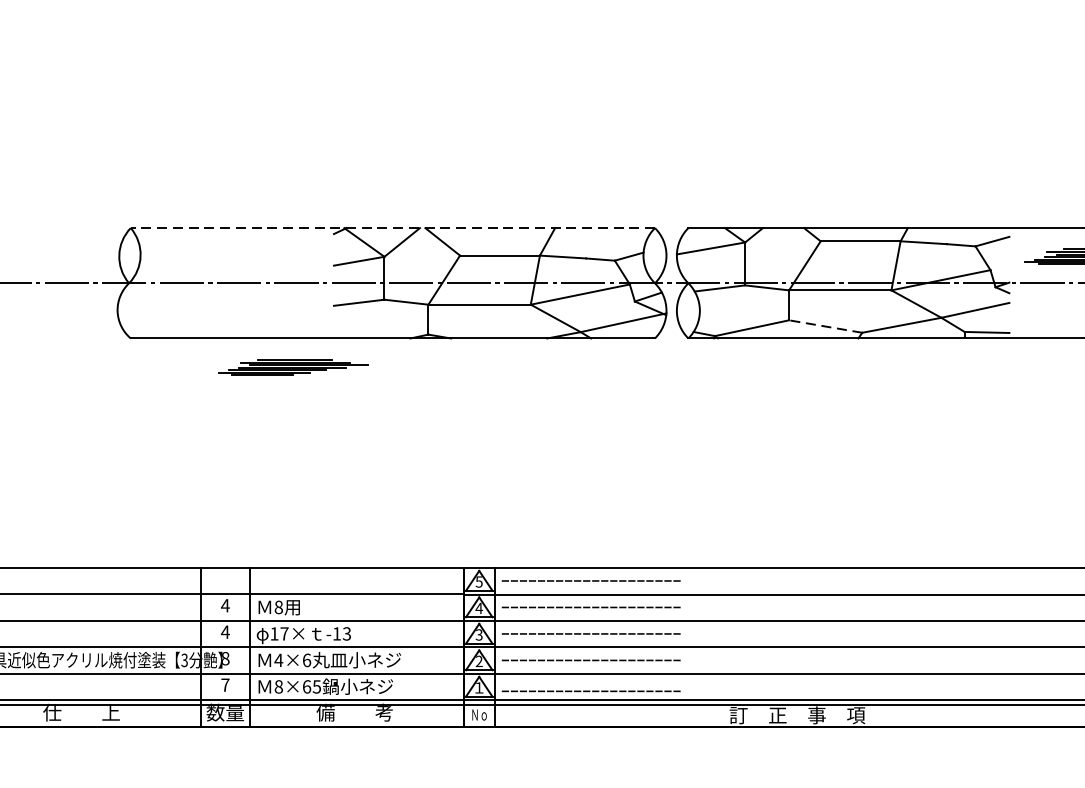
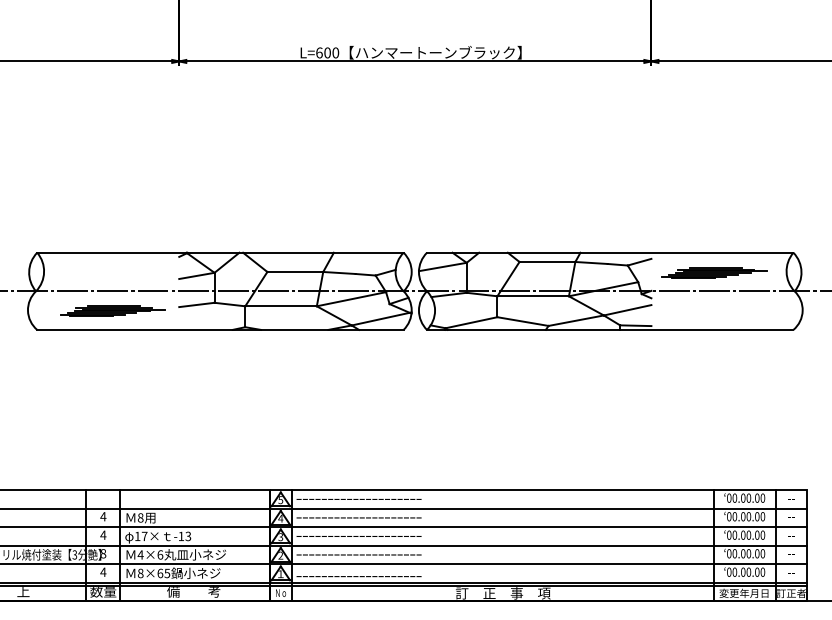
line: (391, 227) -> (219, 252), dashed -> solid
line: (826, 326) -> (523, 321), dashed -> solid
part: (292, 366) -> (112, 310), moved
text: (225, 684) -> (103, 571), 7 -> 4

